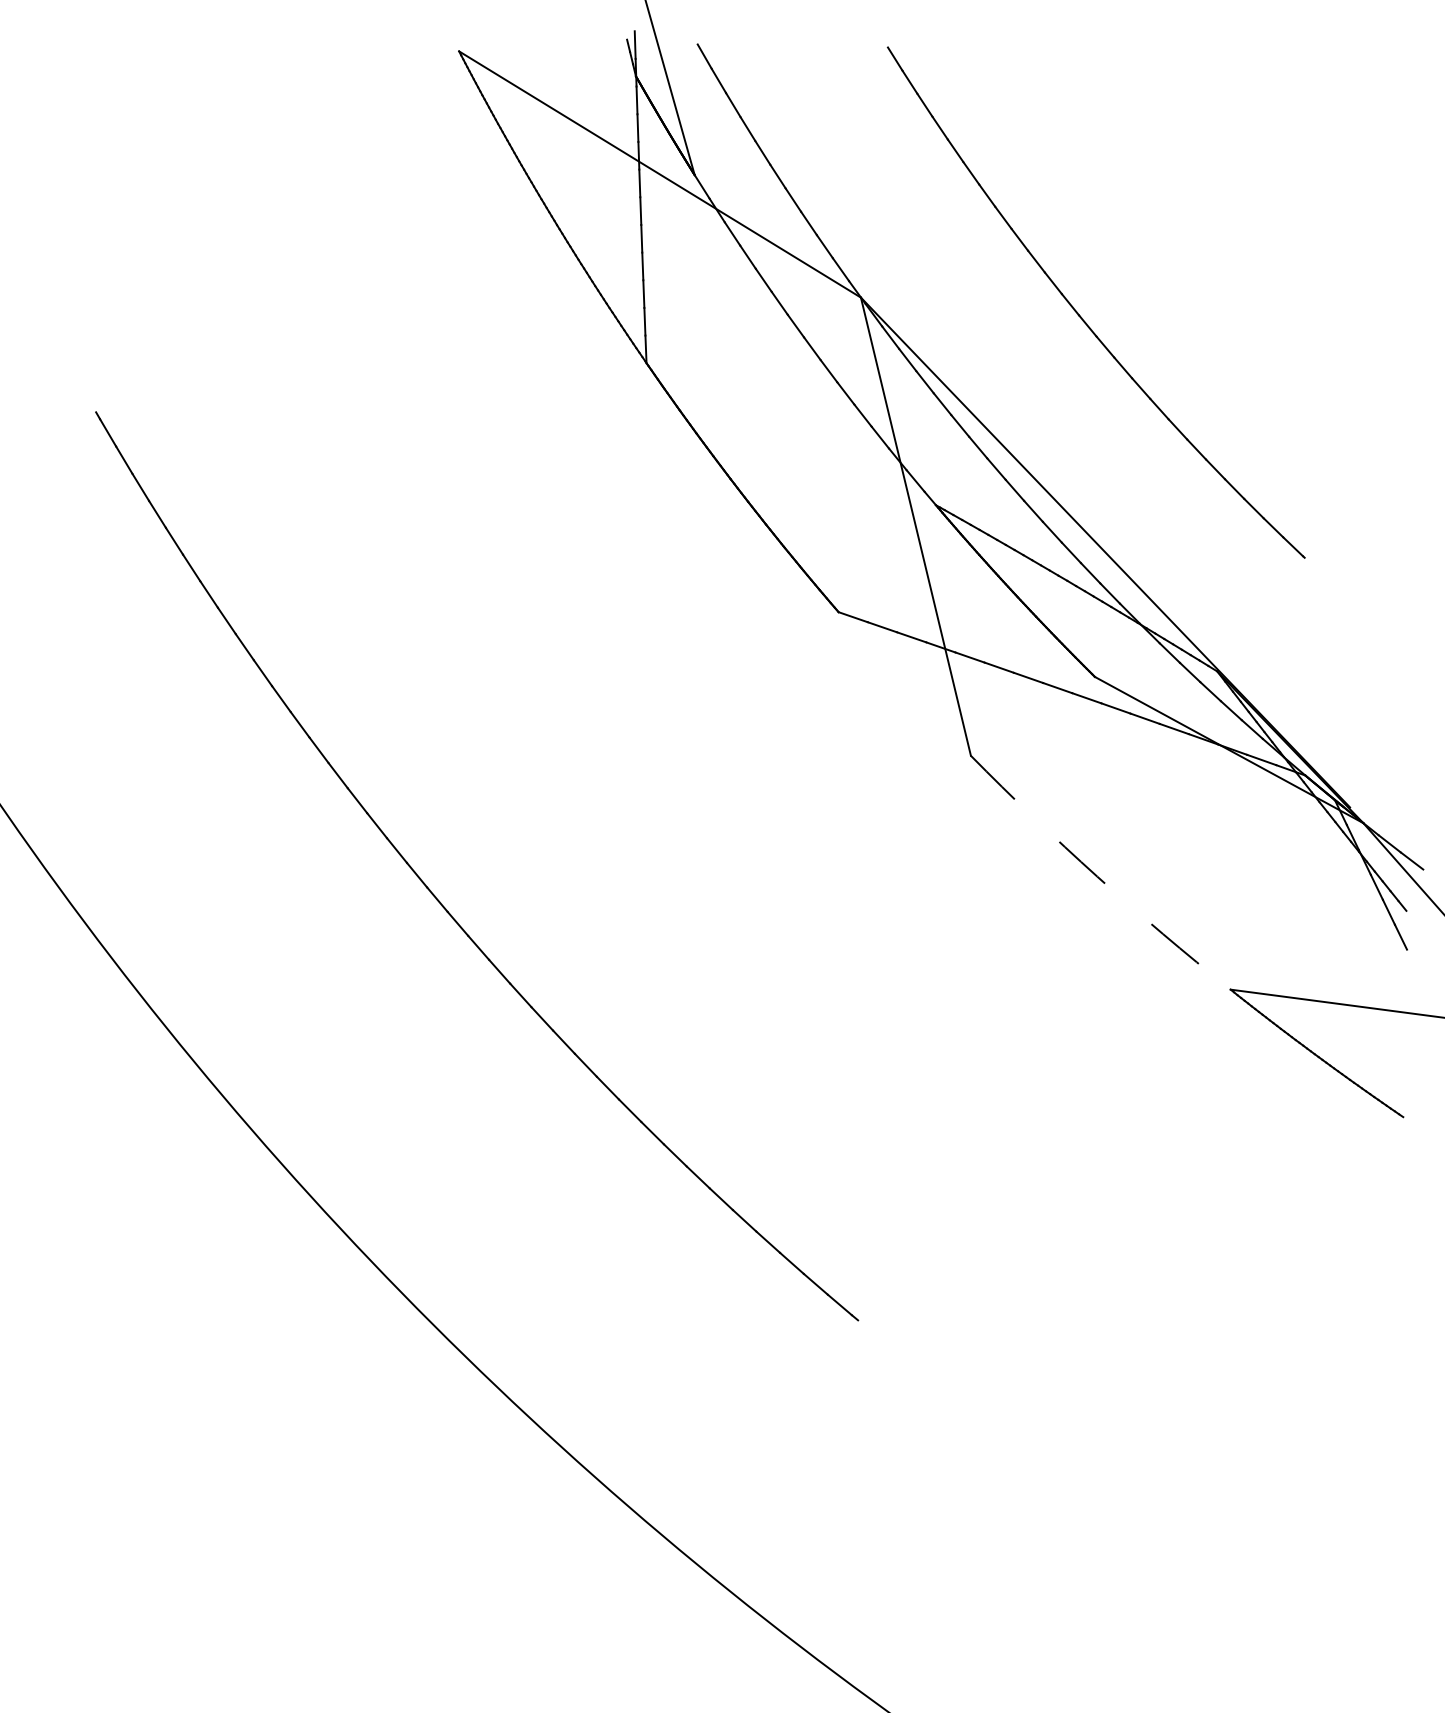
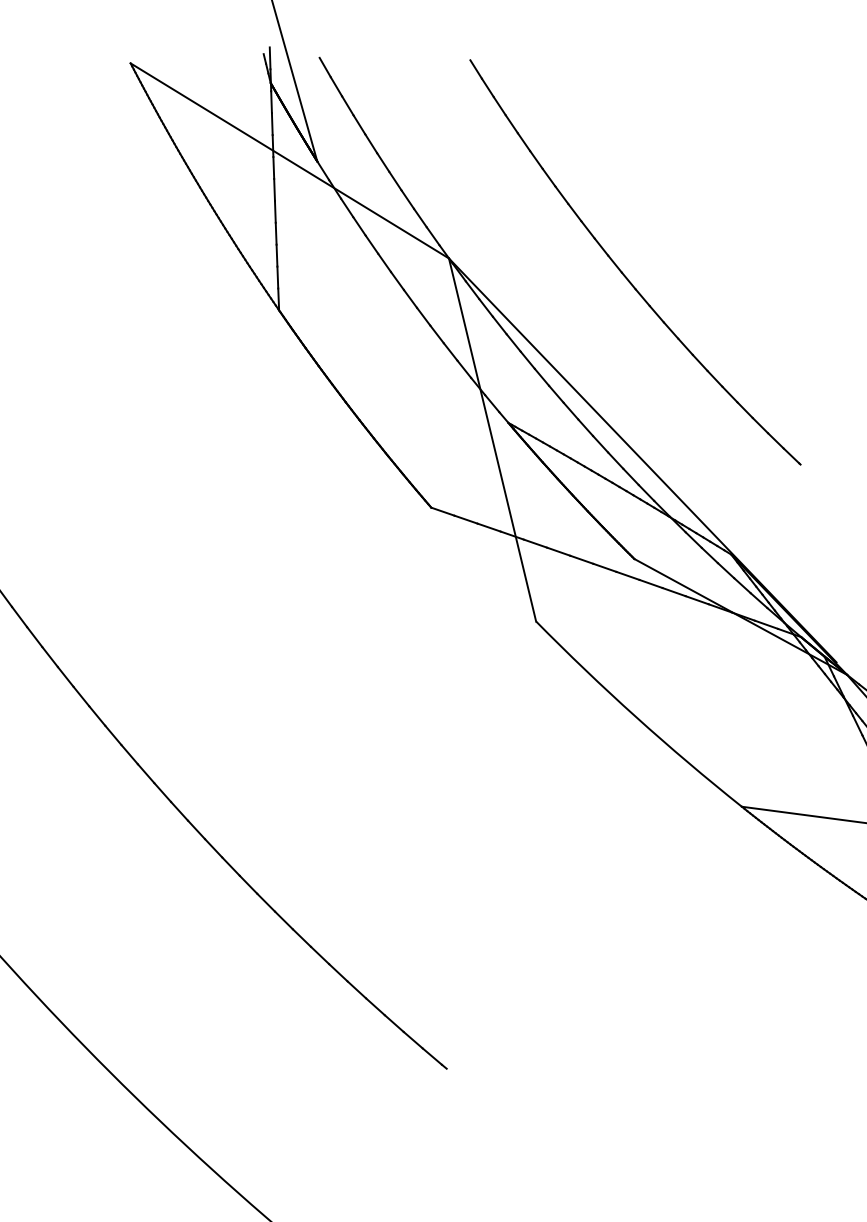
arc: (1097, 876) -> (636, 717), dashed -> solid

